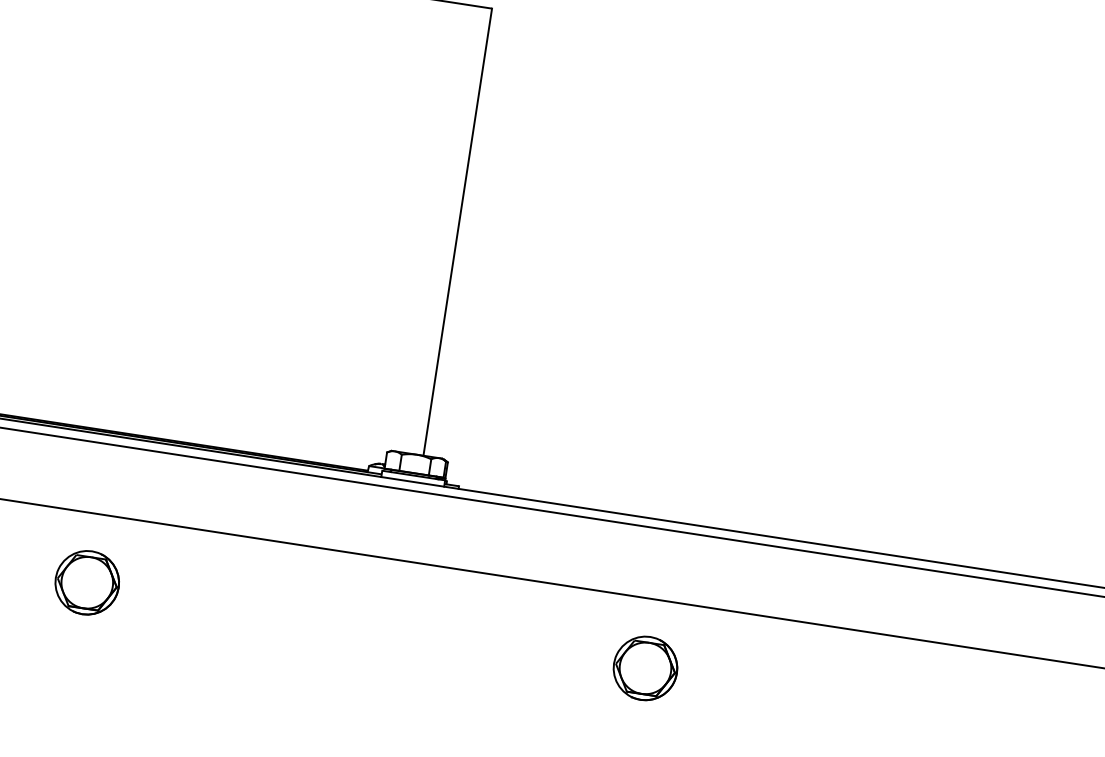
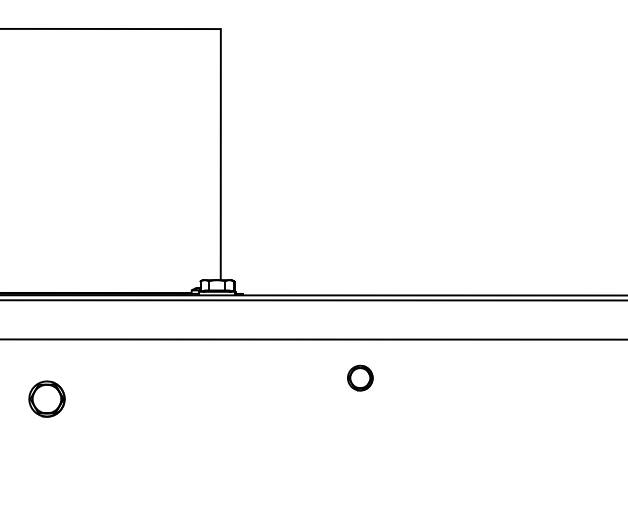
part: (86, 581) -> (46, 398), moved
part: (644, 666) -> (359, 377), size x0.7

